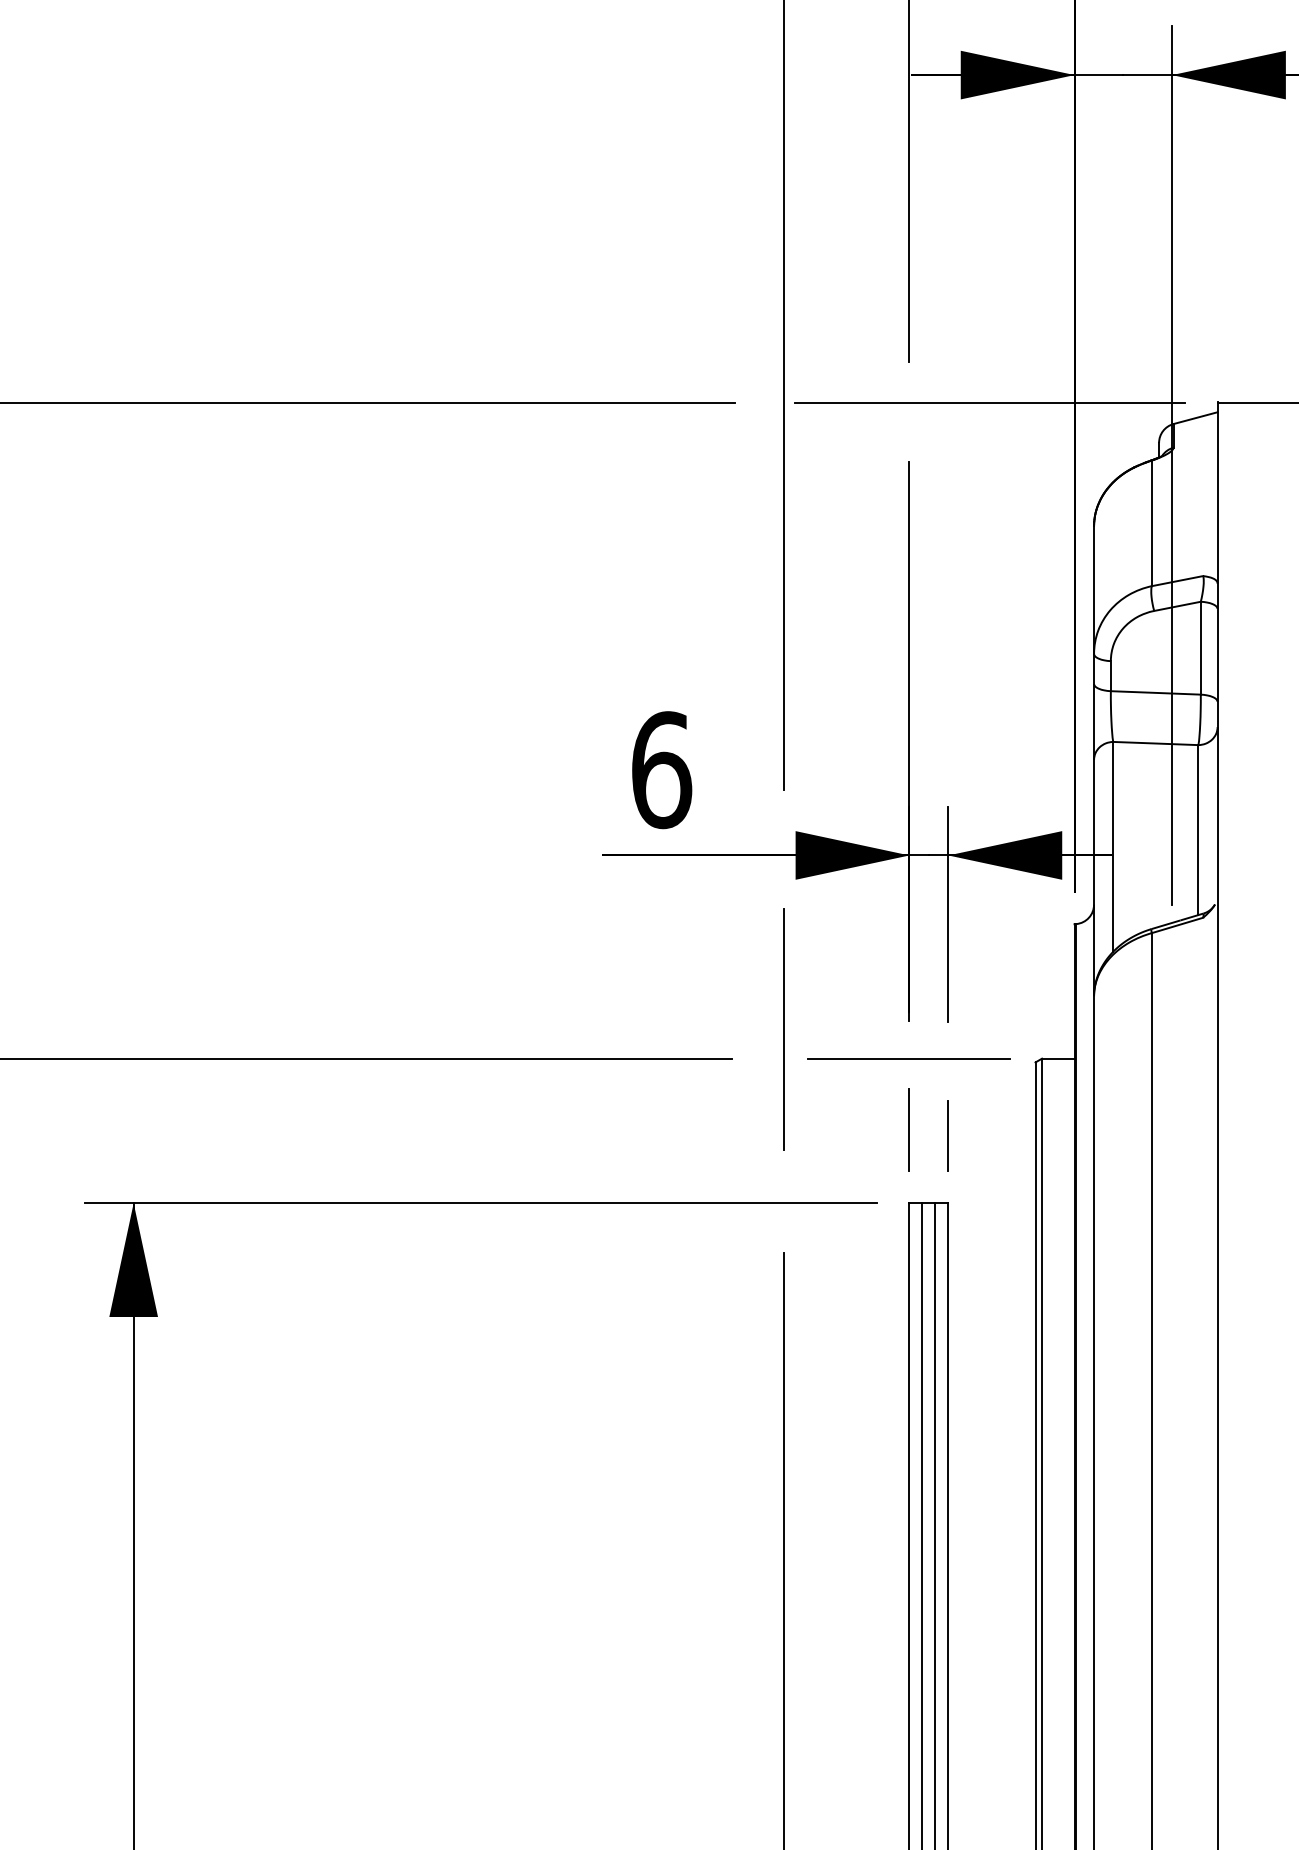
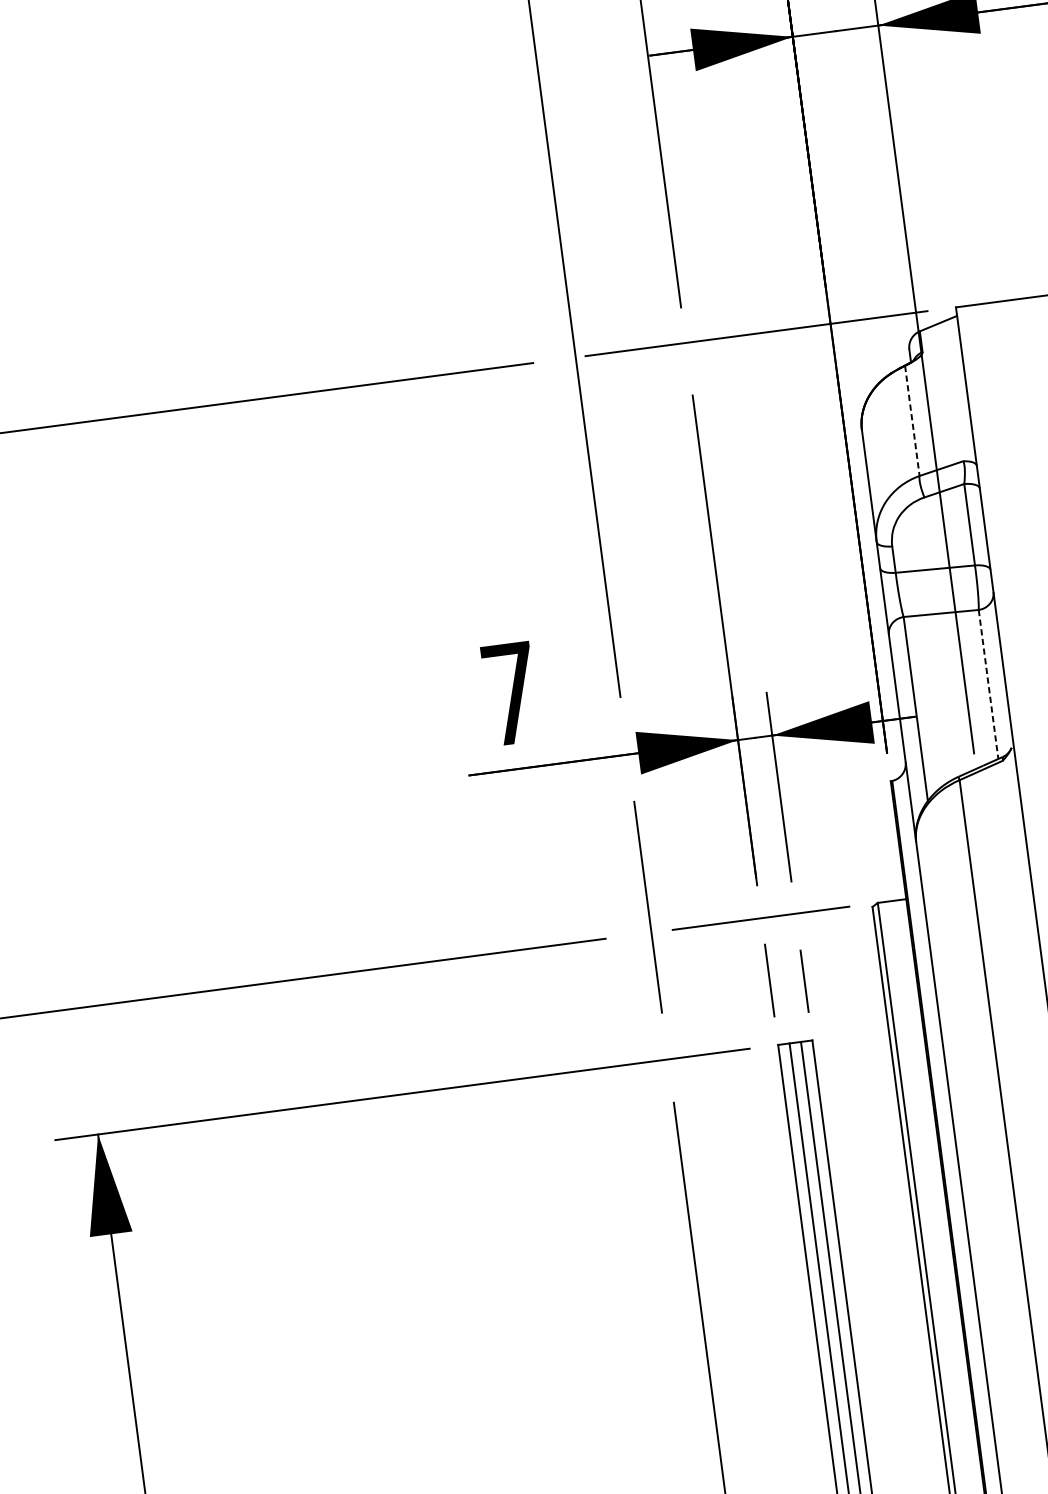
line: (1151, 523) -> (912, 421), solid -> dashed
text: (662, 770) -> (511, 694), 6 -> 7
line: (1198, 830) -> (988, 684), solid -> dashed

